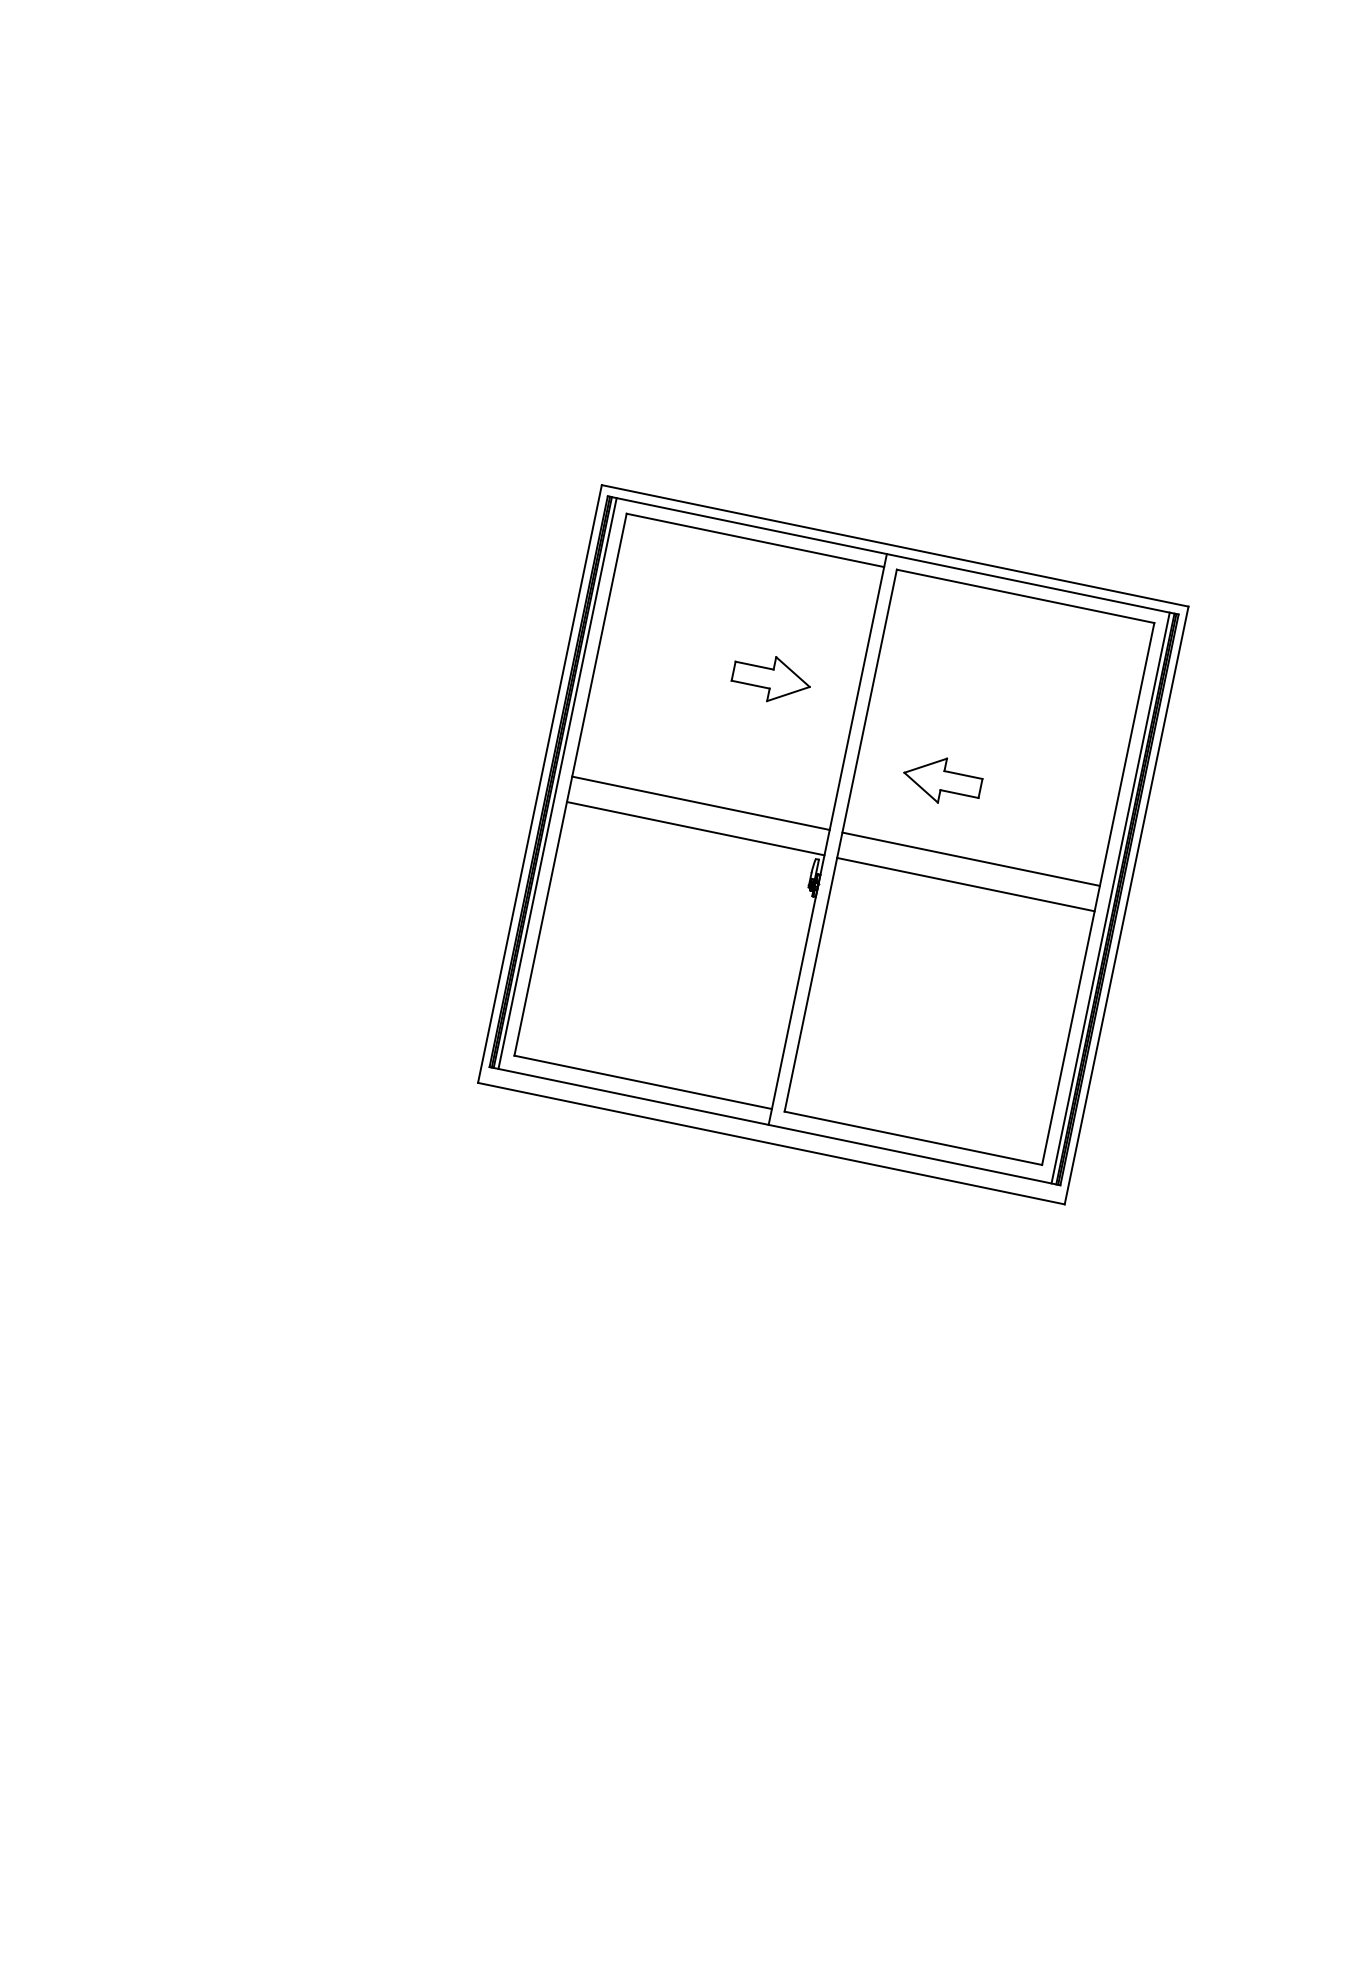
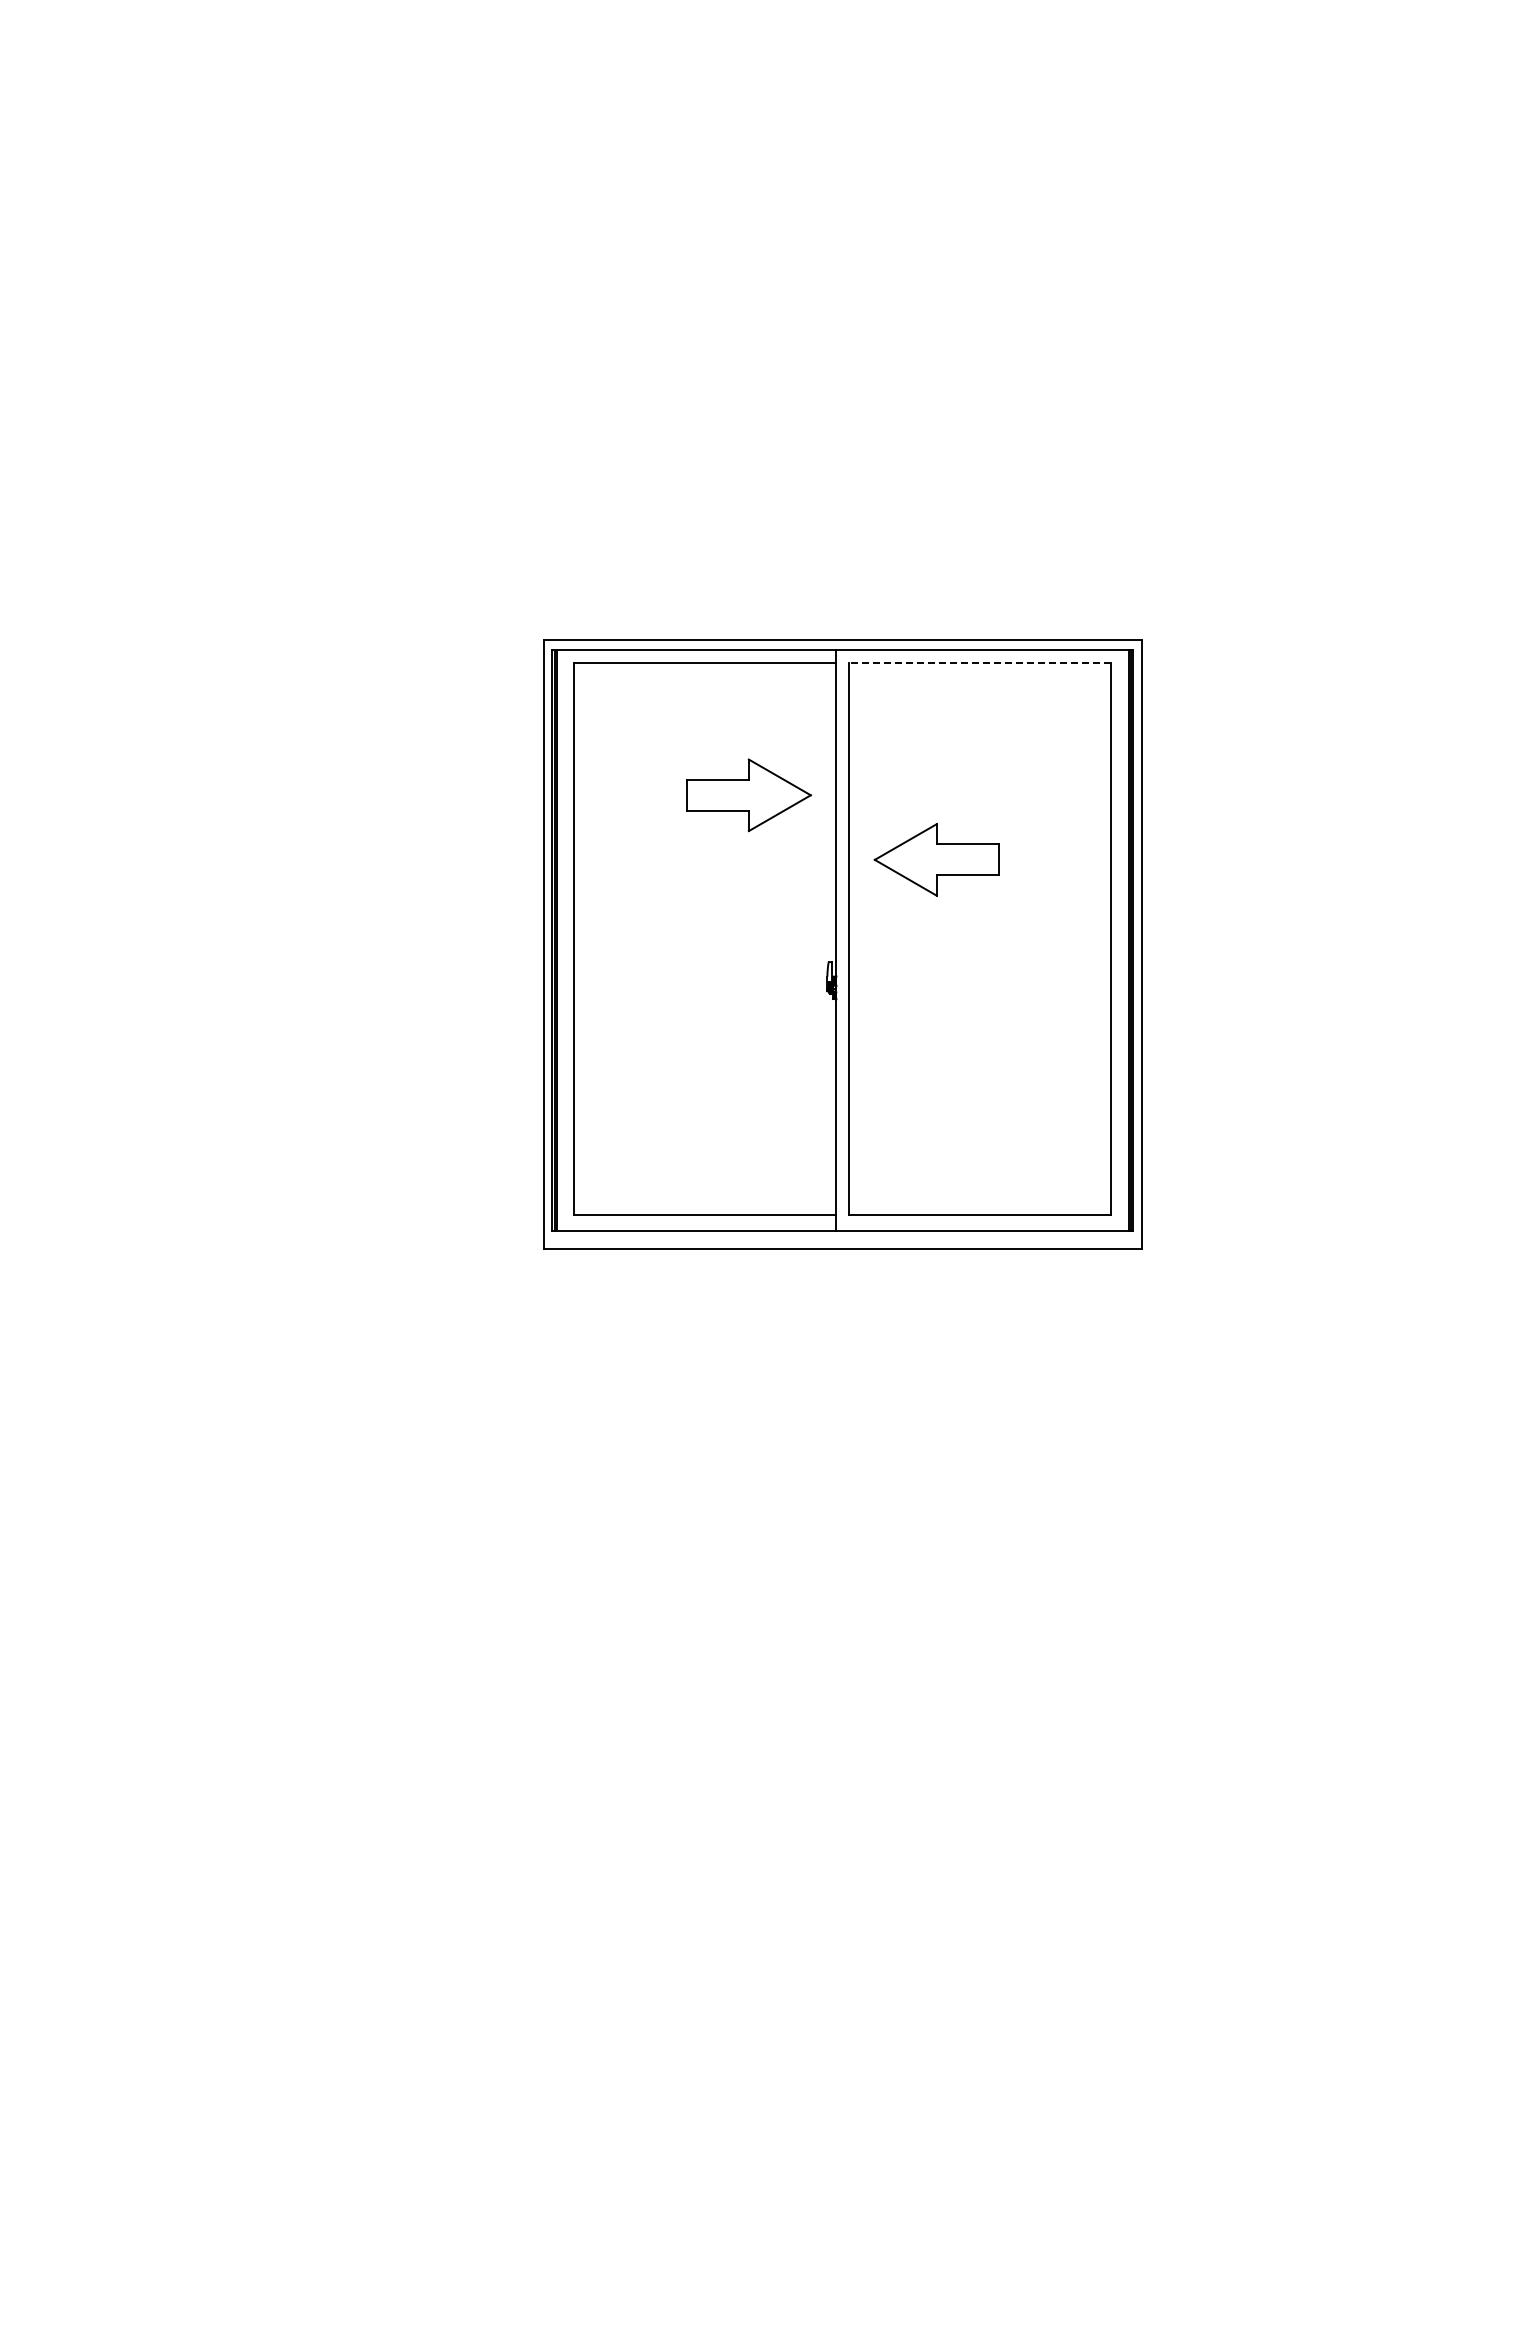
line: (1024, 596) -> (979, 663), solid -> dashed
part: (771, 679) -> (749, 795), size x1.6
part: (941, 779) -> (935, 859), size x1.6
line: (557, 783) -> (561, 940), removed
line: (701, 802) -> (705, 930), removed
line: (695, 828) -> (705, 956), removed
line: (971, 858) -> (980, 930), removed
line: (966, 884) -> (980, 956), removed
line: (1110, 898) -> (1124, 940), removed

